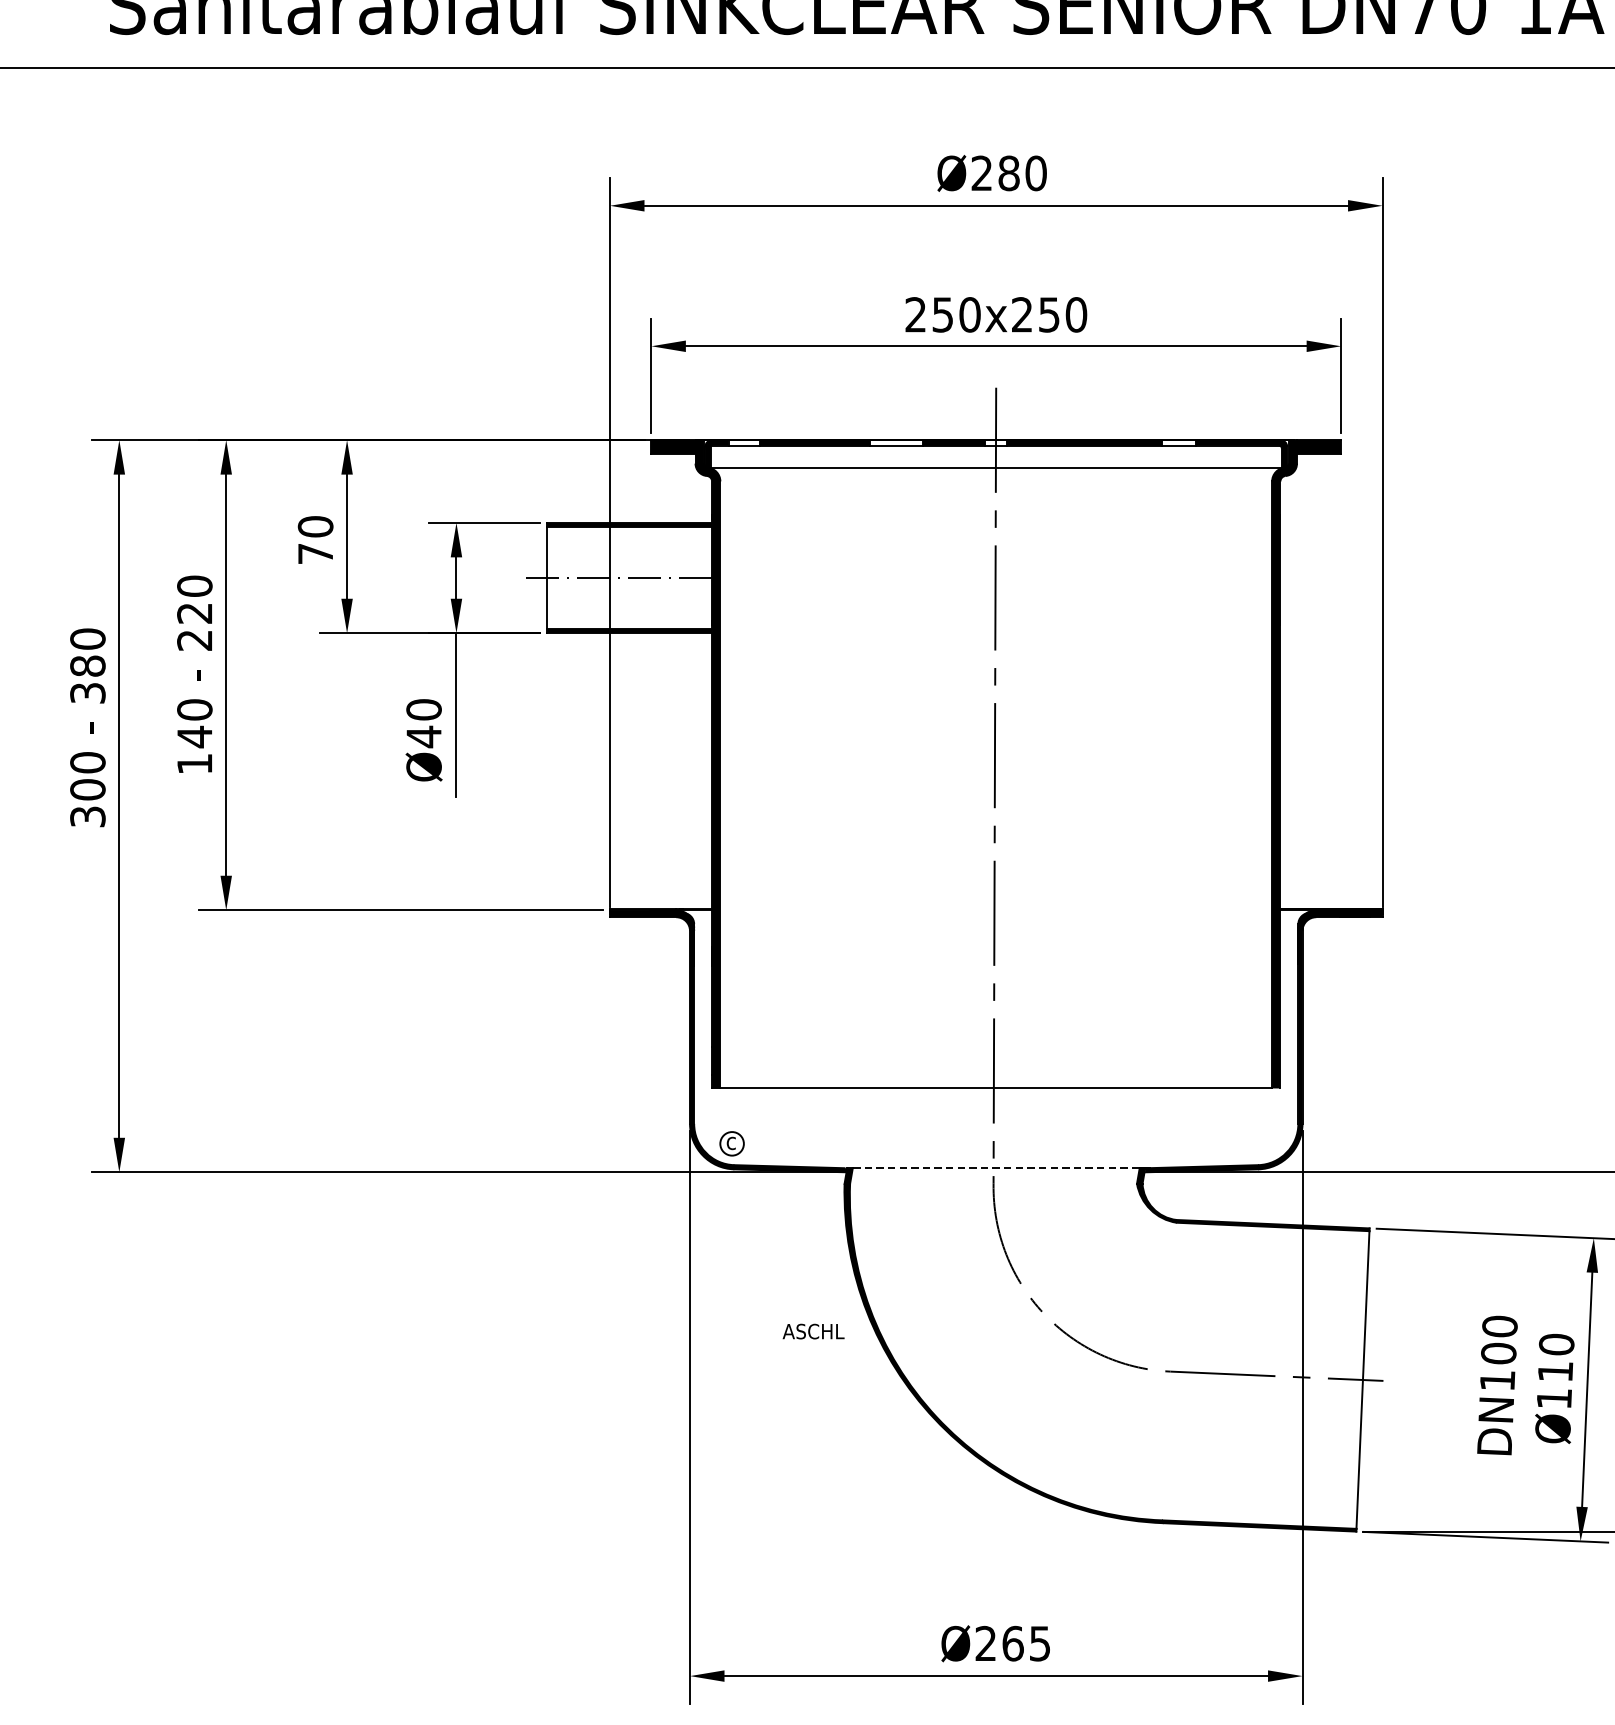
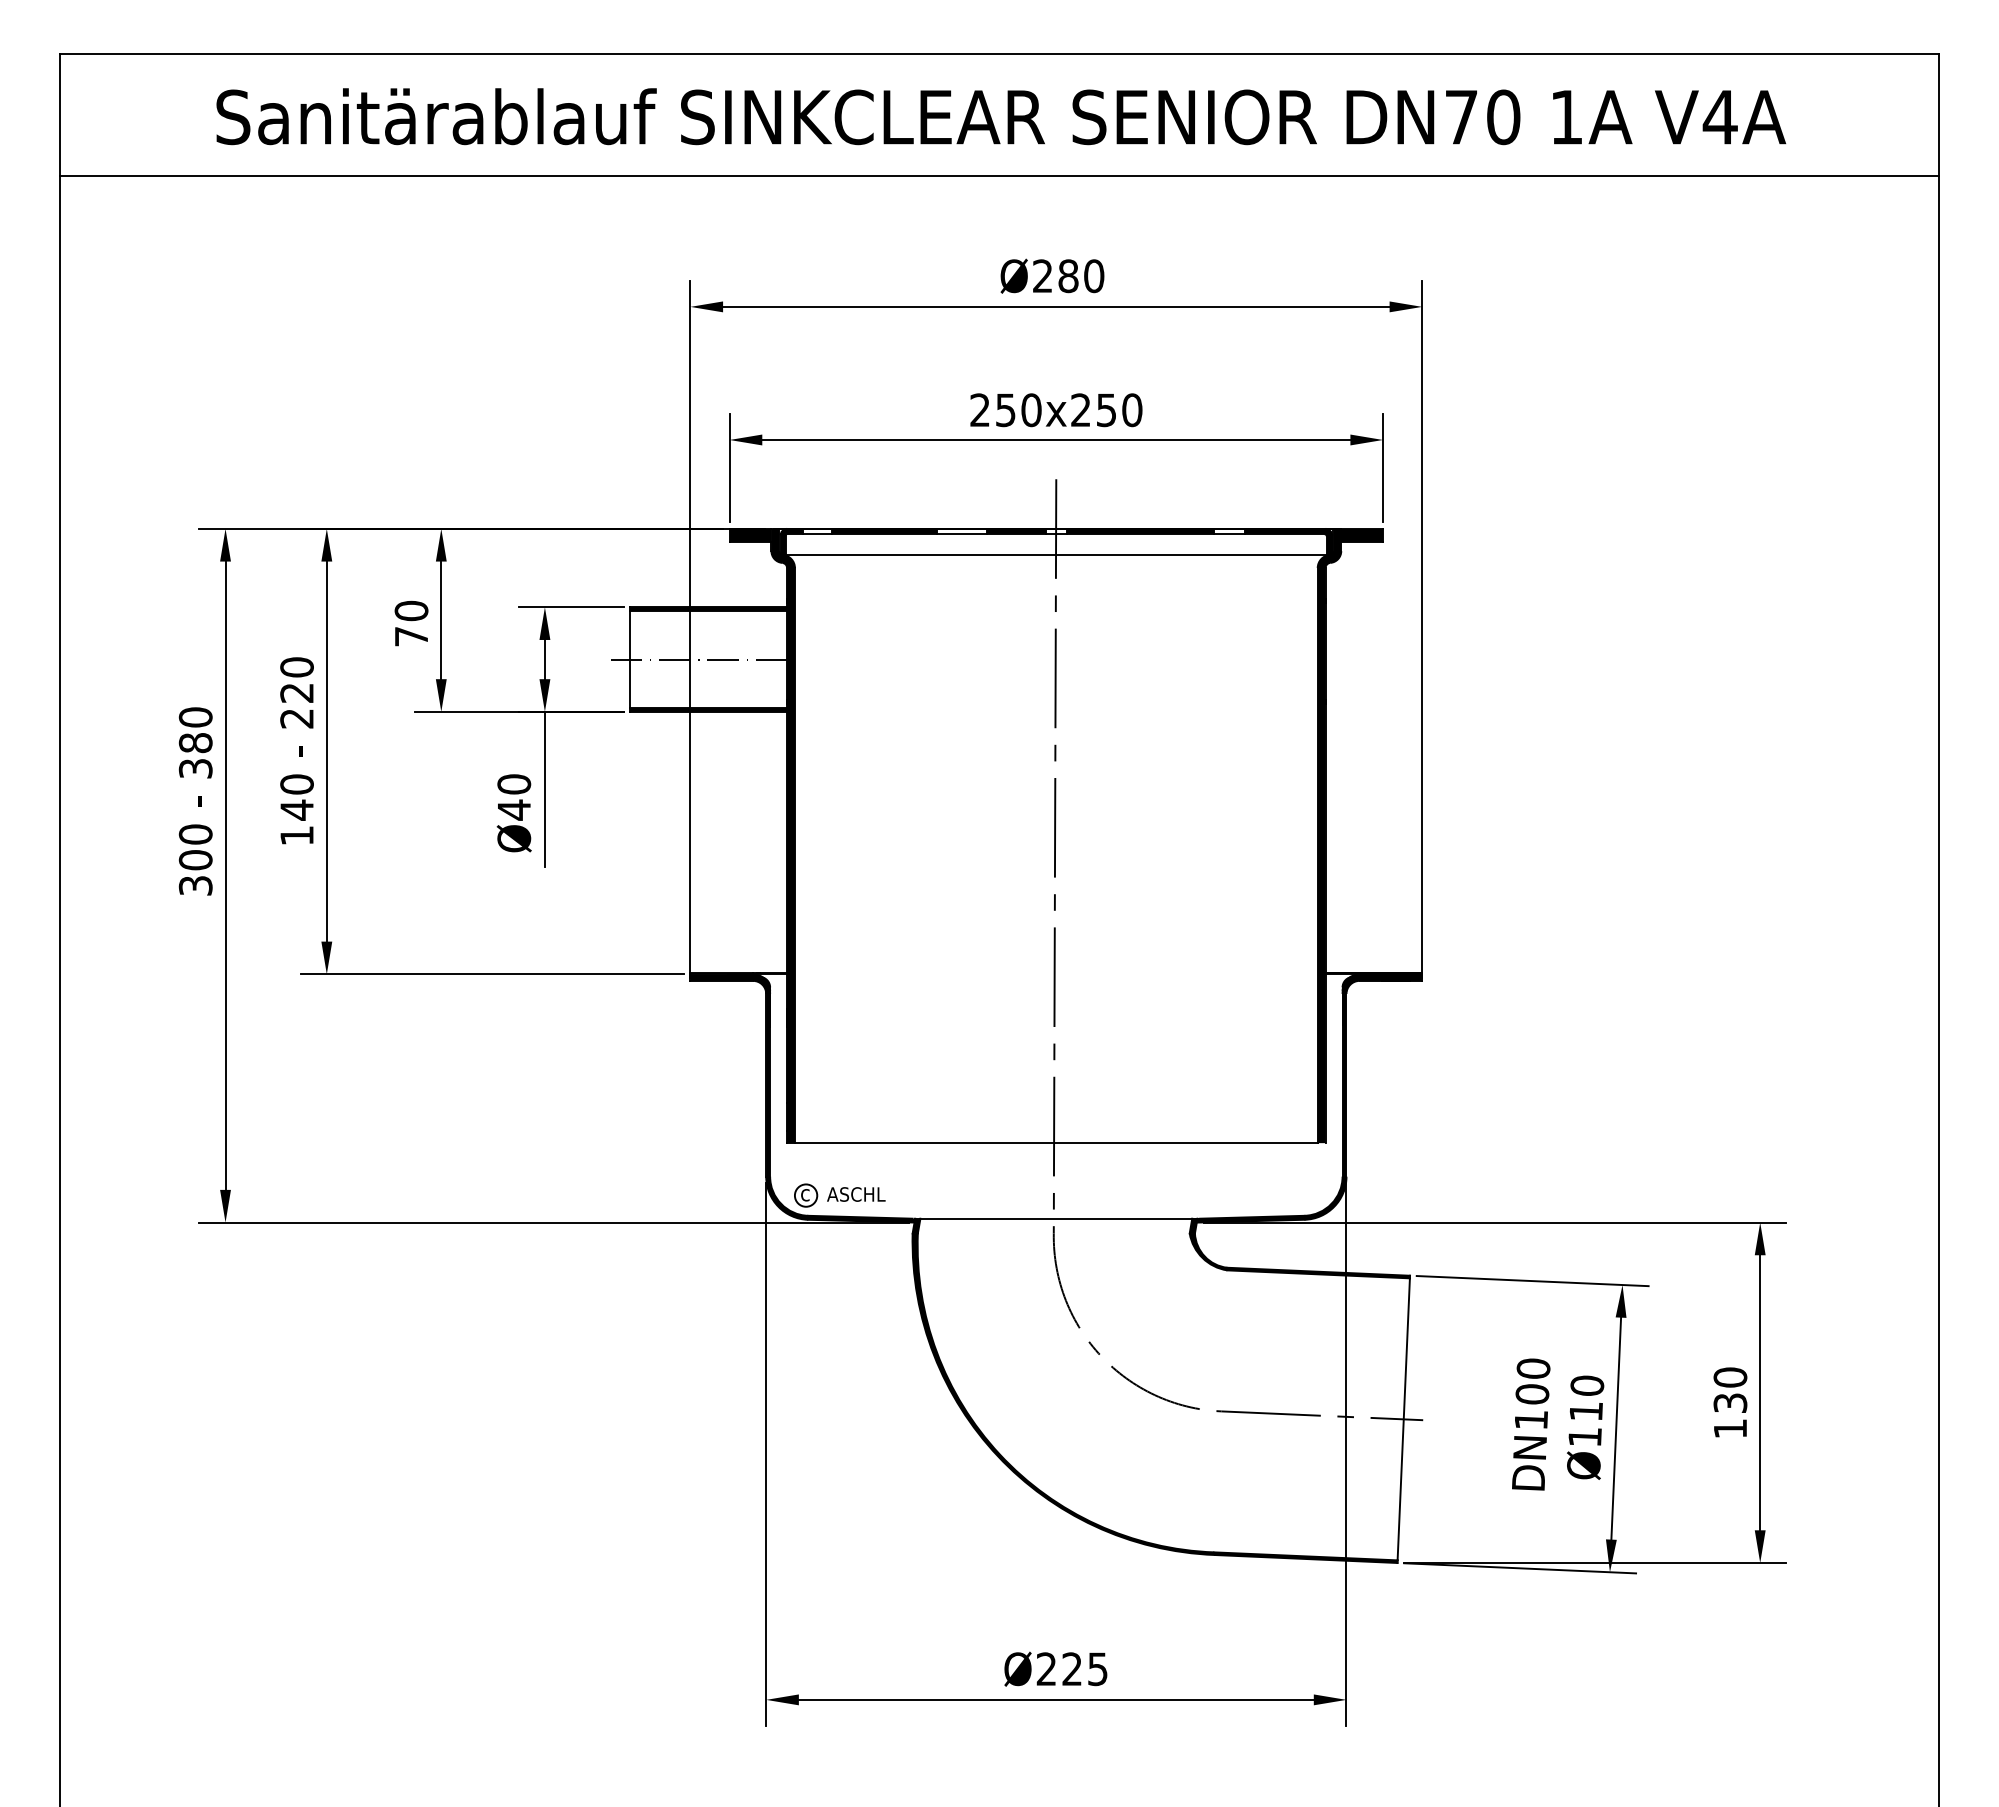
line: (1001, 1168) -> (1061, 1218), dashed -> solid
text: (813, 1331) -> (856, 1194), moved
text: (1013, 1644) -> (1072, 1669), Ø265 -> Ø225

